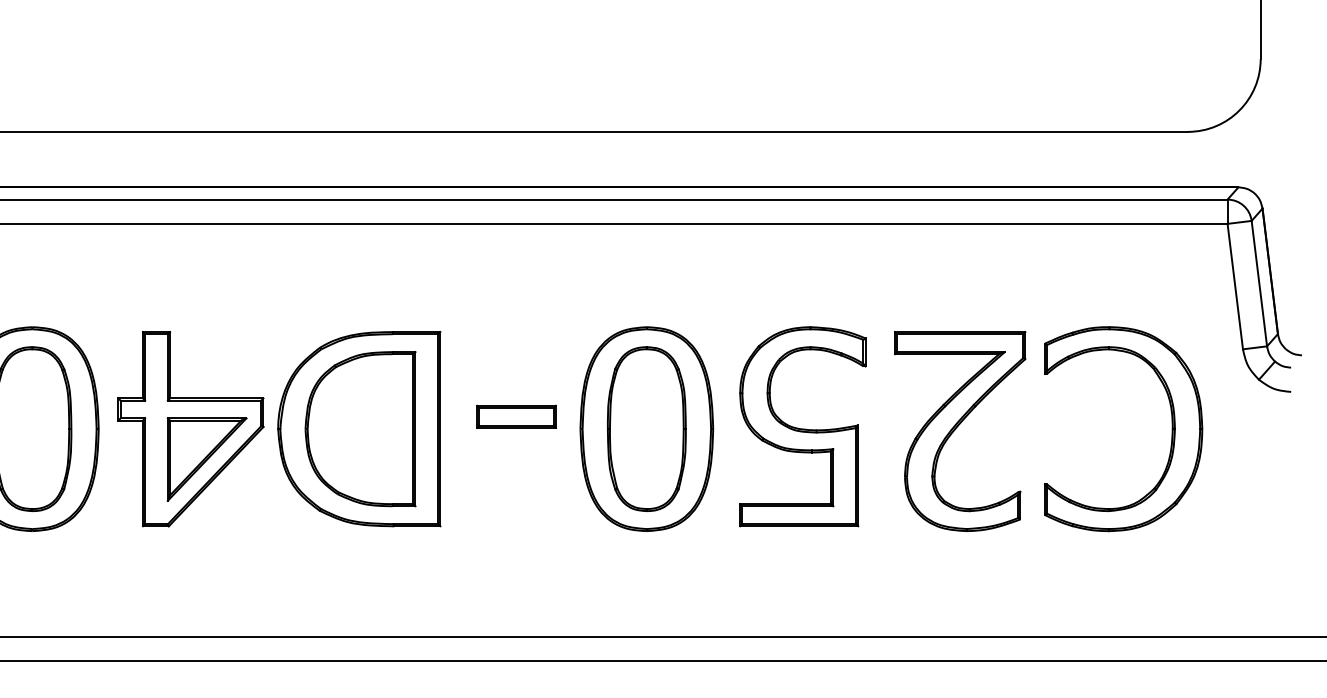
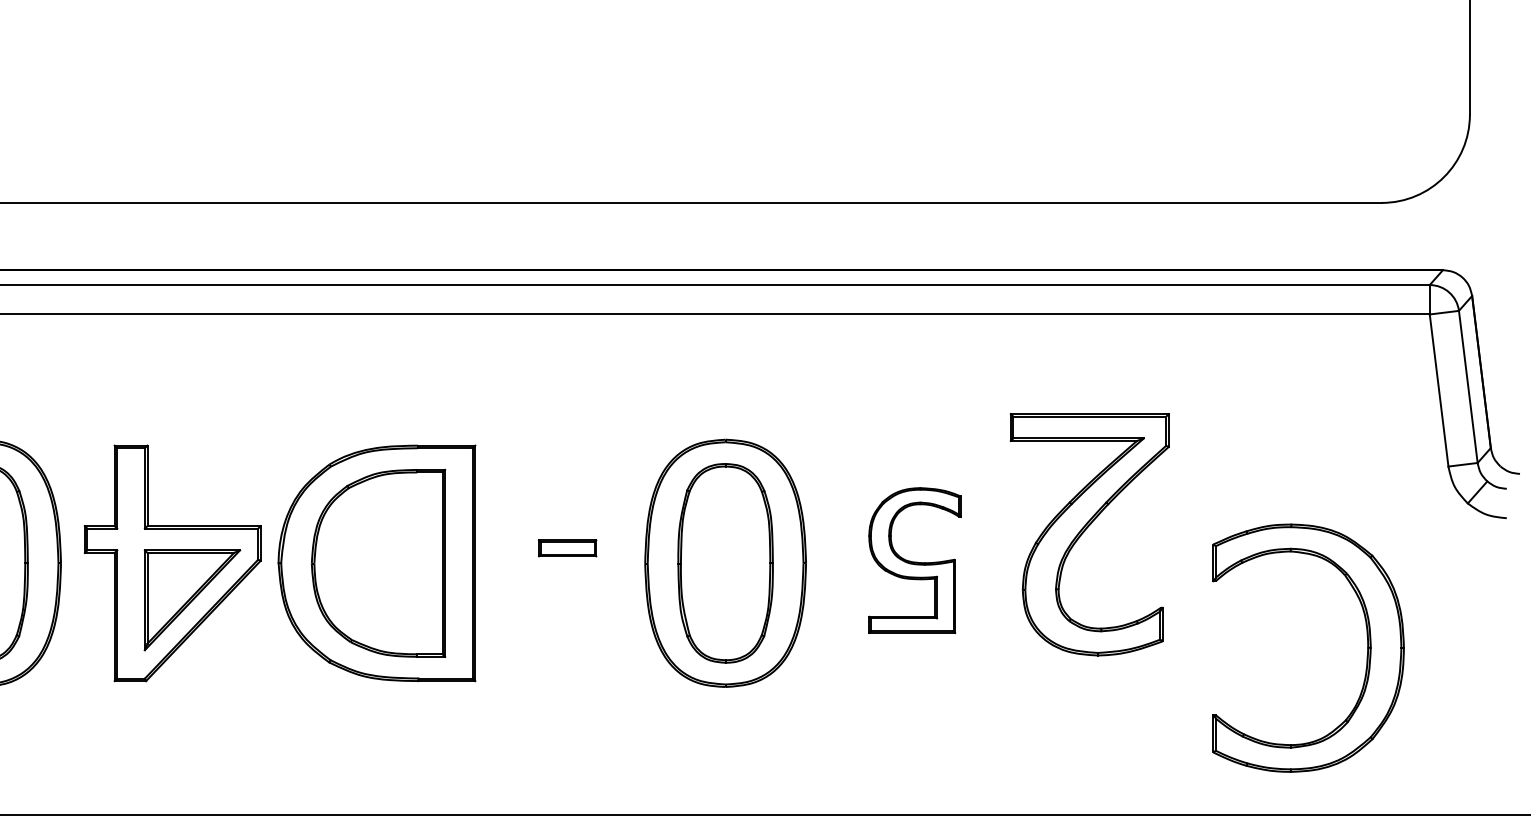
part: (516, 416) -> (567, 548), size x0.6
part: (802, 426) -> (914, 560), size x0.6
part: (1171, 429) -> (1366, 648), moved
part: (960, 431) -> (1090, 534), moved

